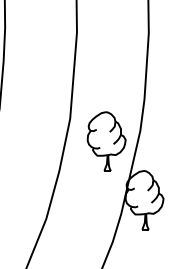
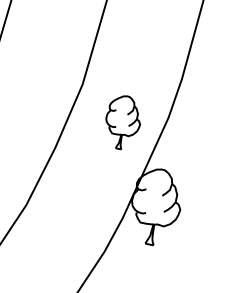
part: (106, 141) -> (122, 122), size x0.7

